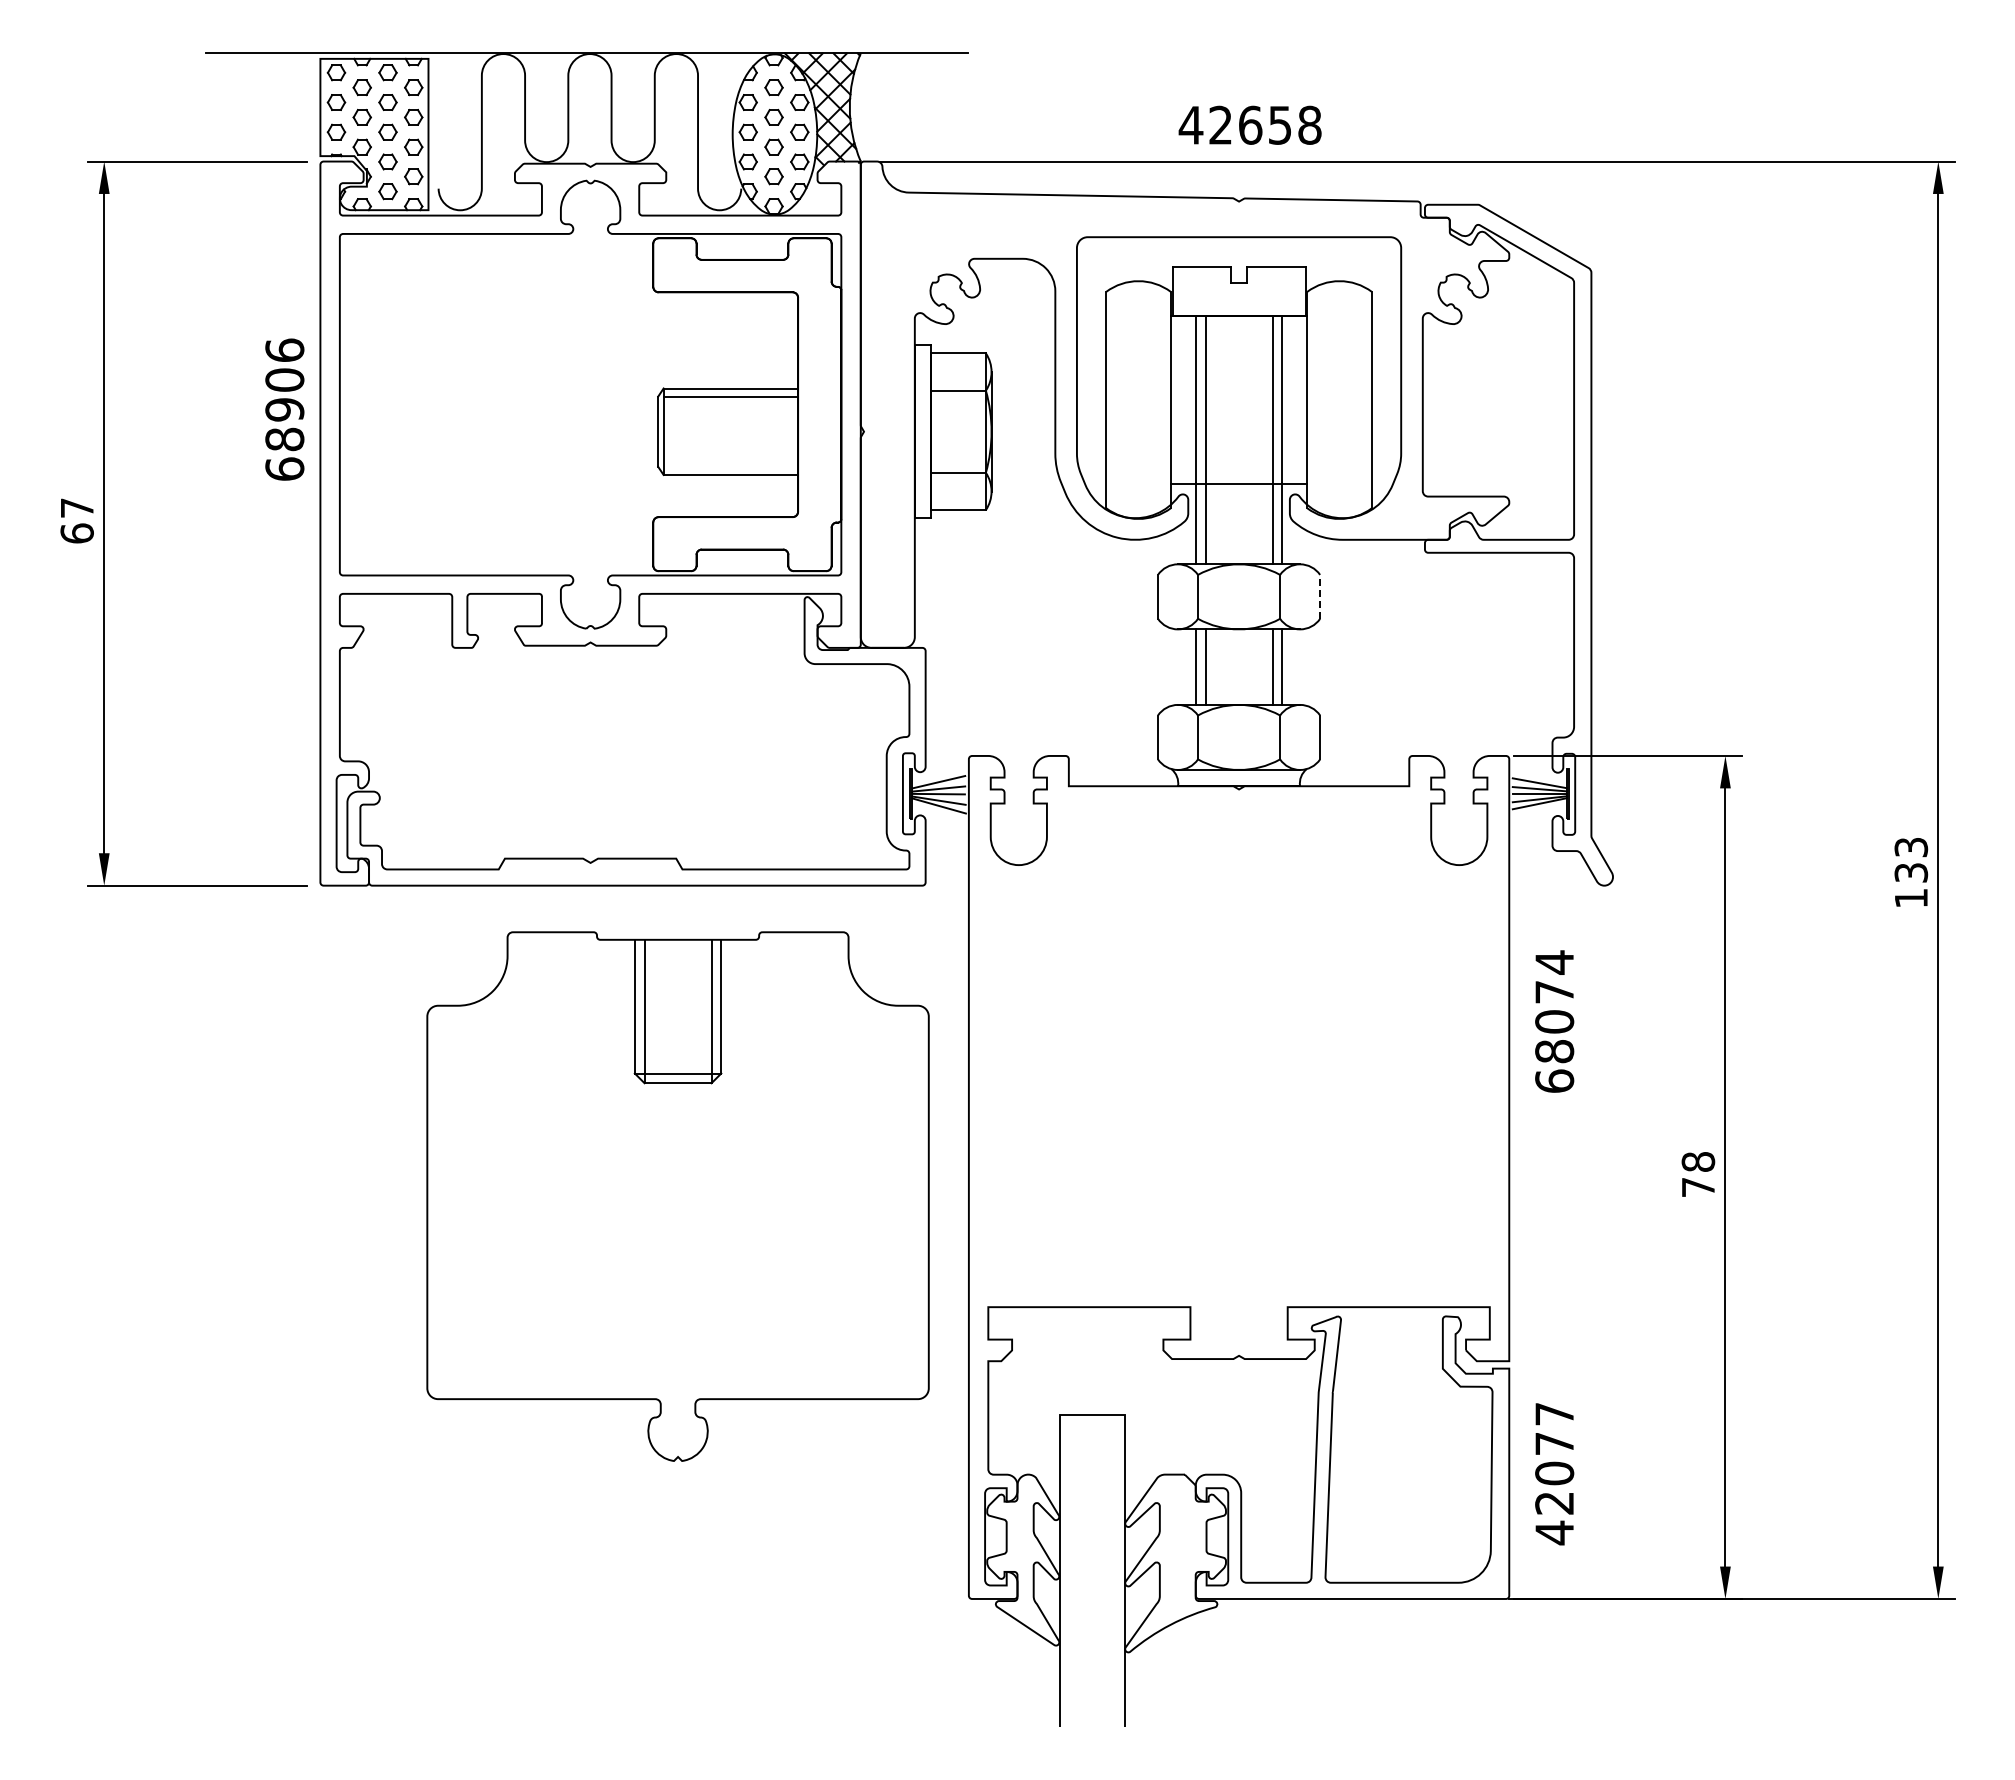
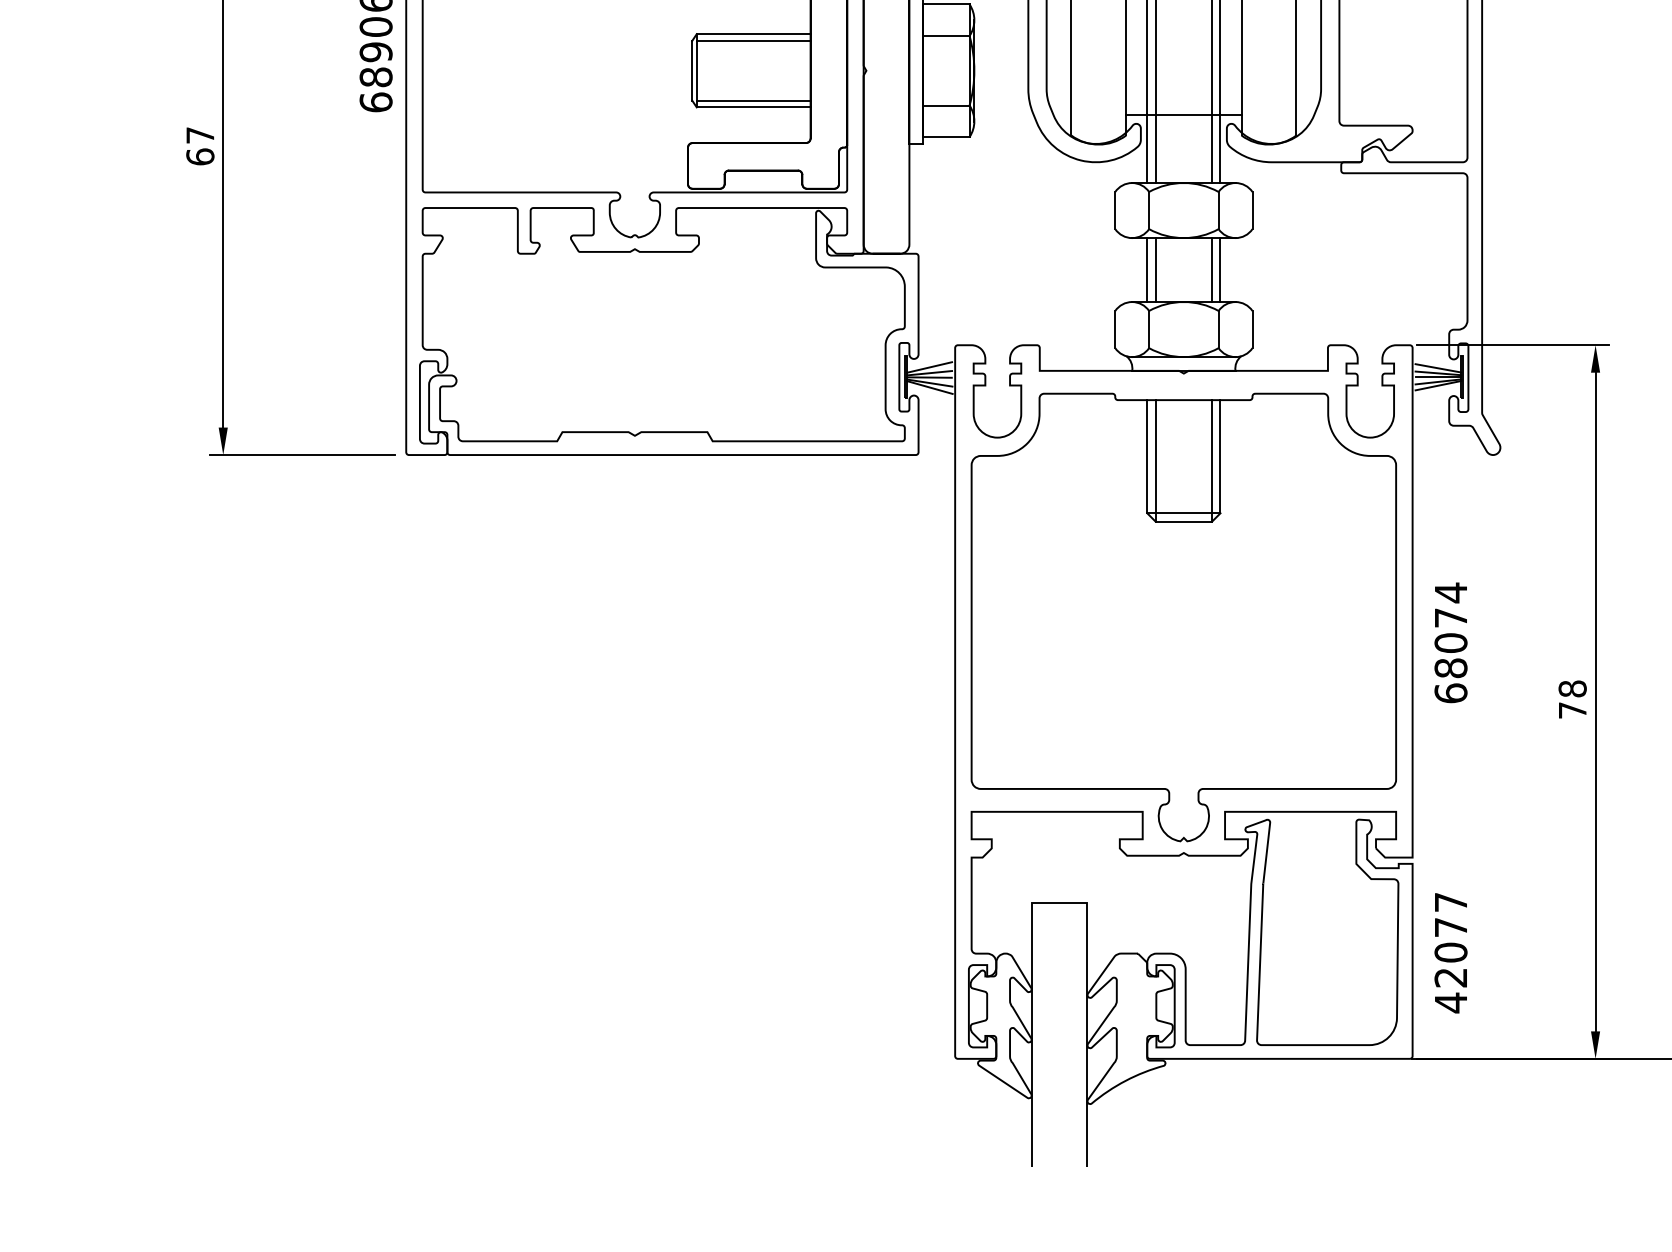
line: (730, 466) -> (753, 100), added
line: (1320, 596) -> (1252, 210), dashed -> solid
text: (1554, 1021) -> (1450, 642), moved
part: (677, 1196) -> (1183, 617), moved

